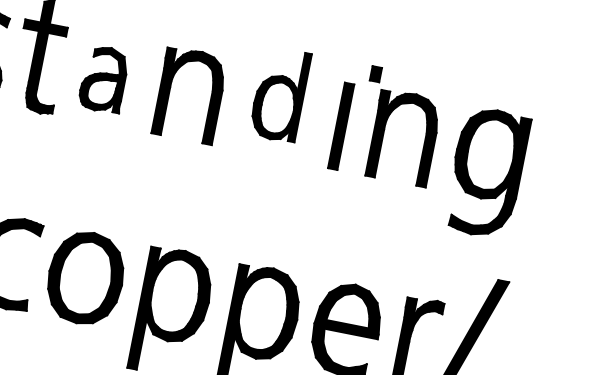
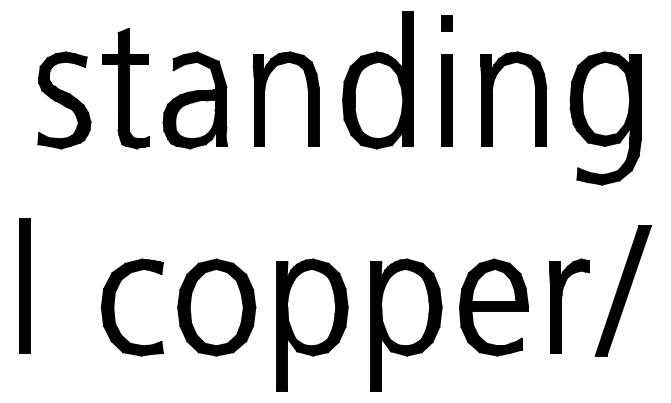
part: (375, 74) -> (446, 23), moved
part: (103, 79) -> (194, 100), size x1.43
part: (279, 94) -> (377, 80), size x1.43

